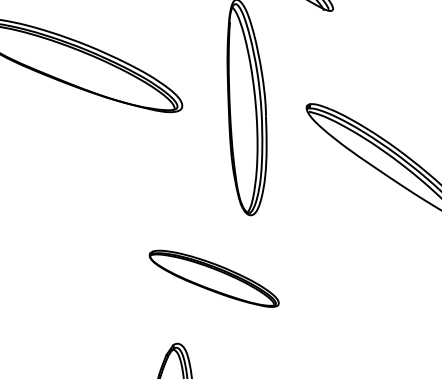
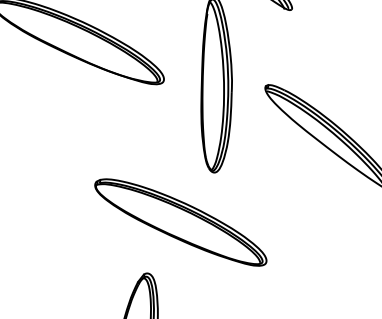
part: (213, 278) -> (180, 222), size x1.67

